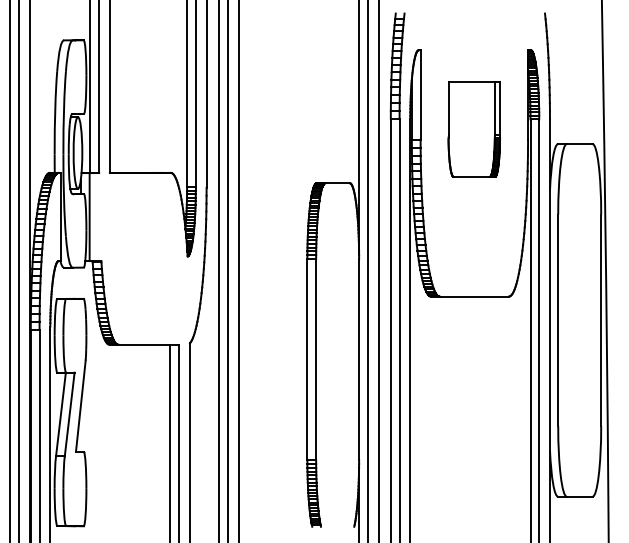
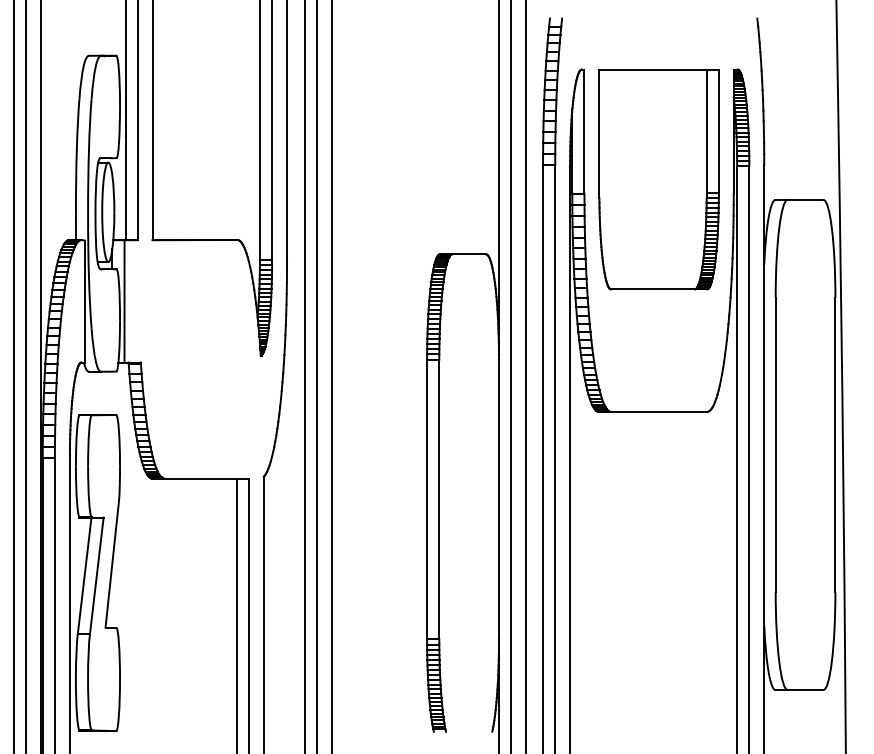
part: (473, 129) -> (658, 179), size x1.67

